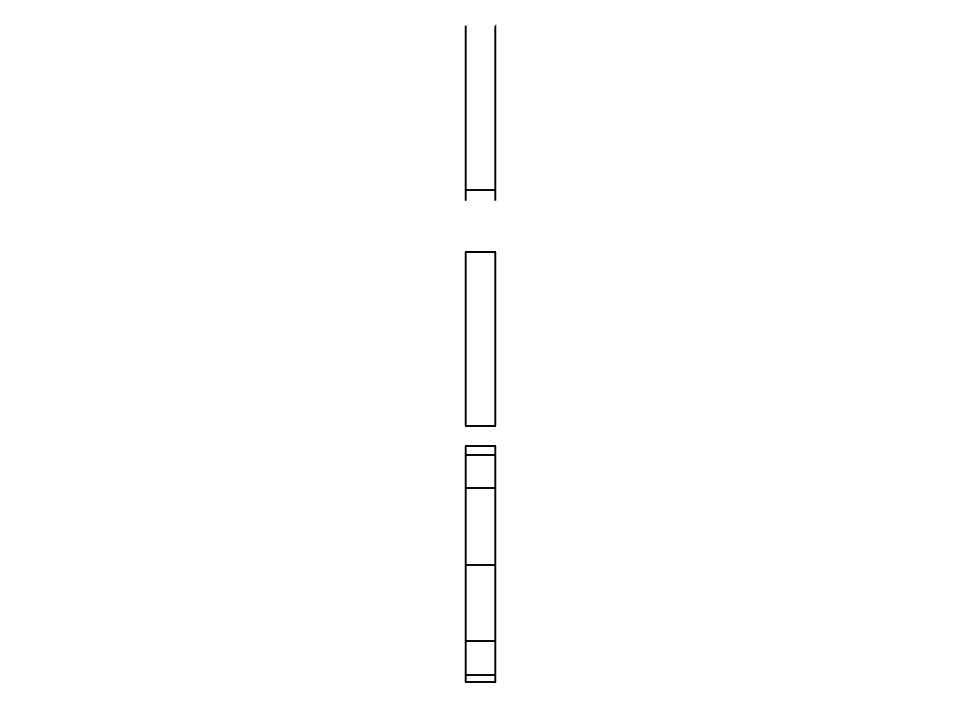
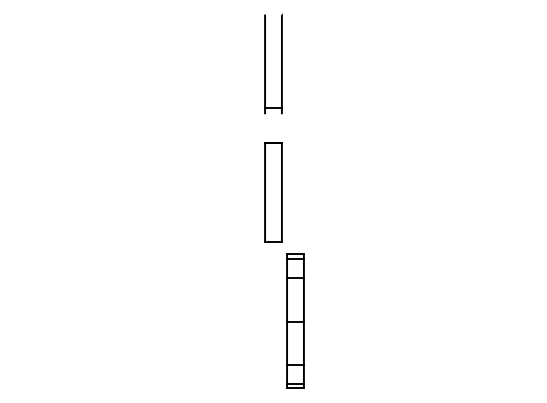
part: (480, 563) -> (295, 320), moved

